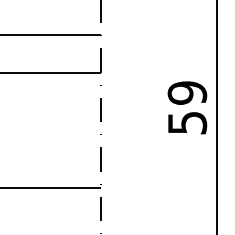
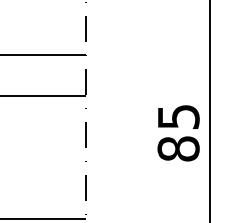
text: (187, 107) -> (178, 132), 59 -> 85

